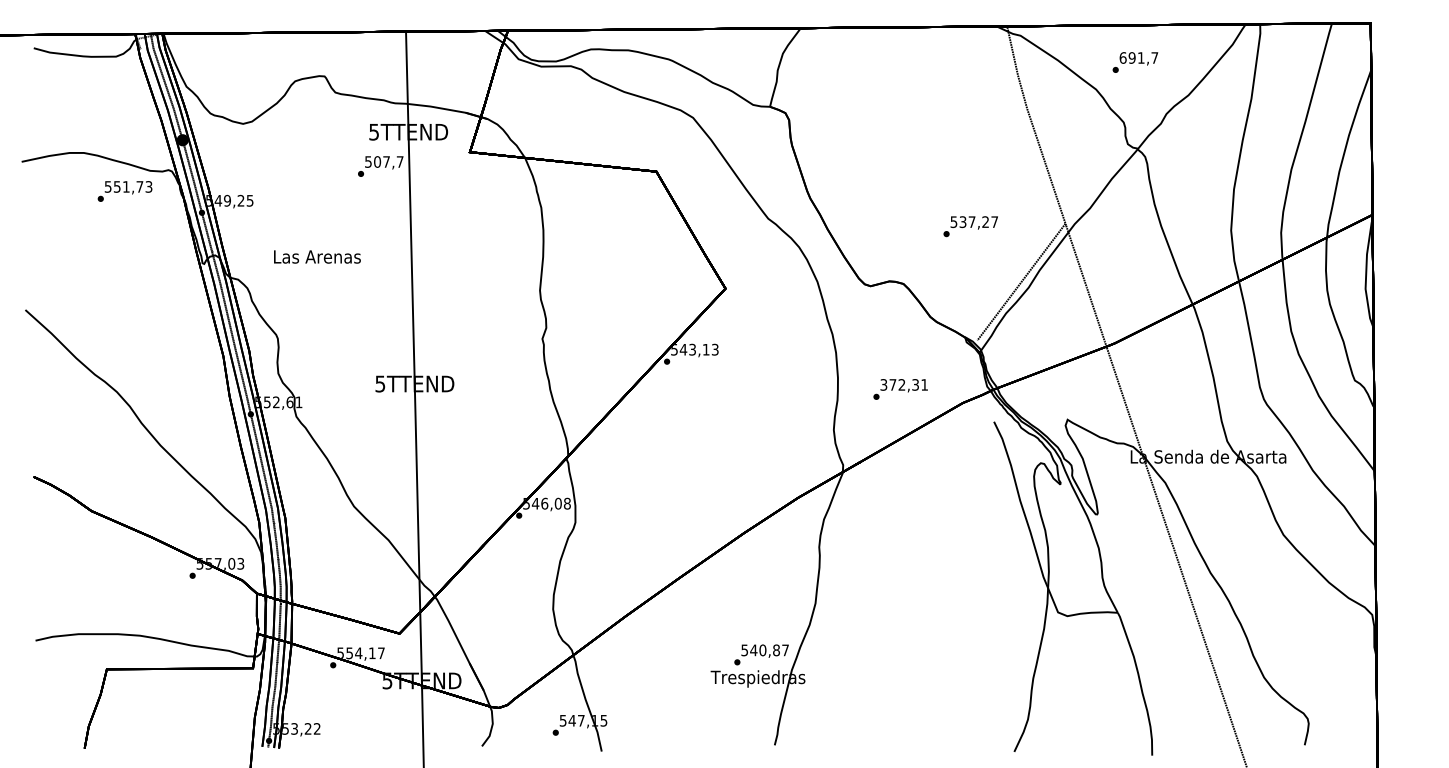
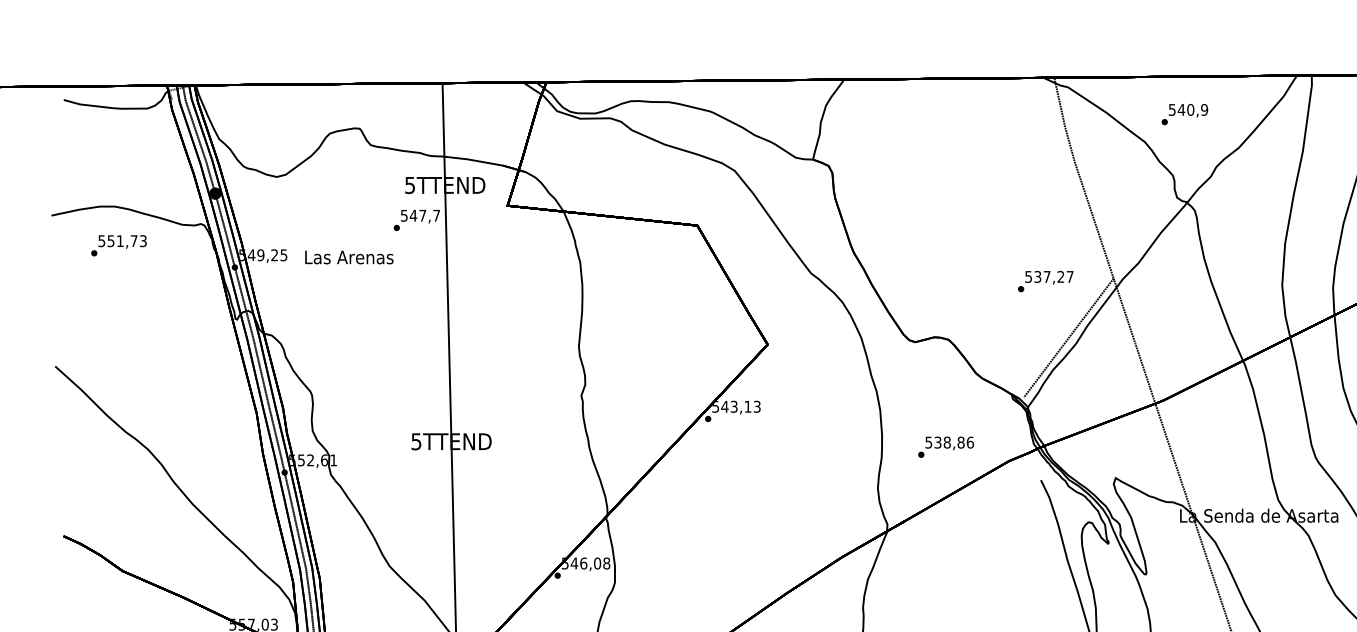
text: (1138, 57) -> (1187, 109), 691,7 -> 540,9
text: (377, 161) -> (413, 215), 507,7 -> 547,7
text: (124, 191) -> (118, 245), moved
text: (970, 226) -> (1045, 281), moved
text: (317, 256) -> (349, 256), moved
text: (904, 384) -> (949, 442), 372,31 -> 538,86

